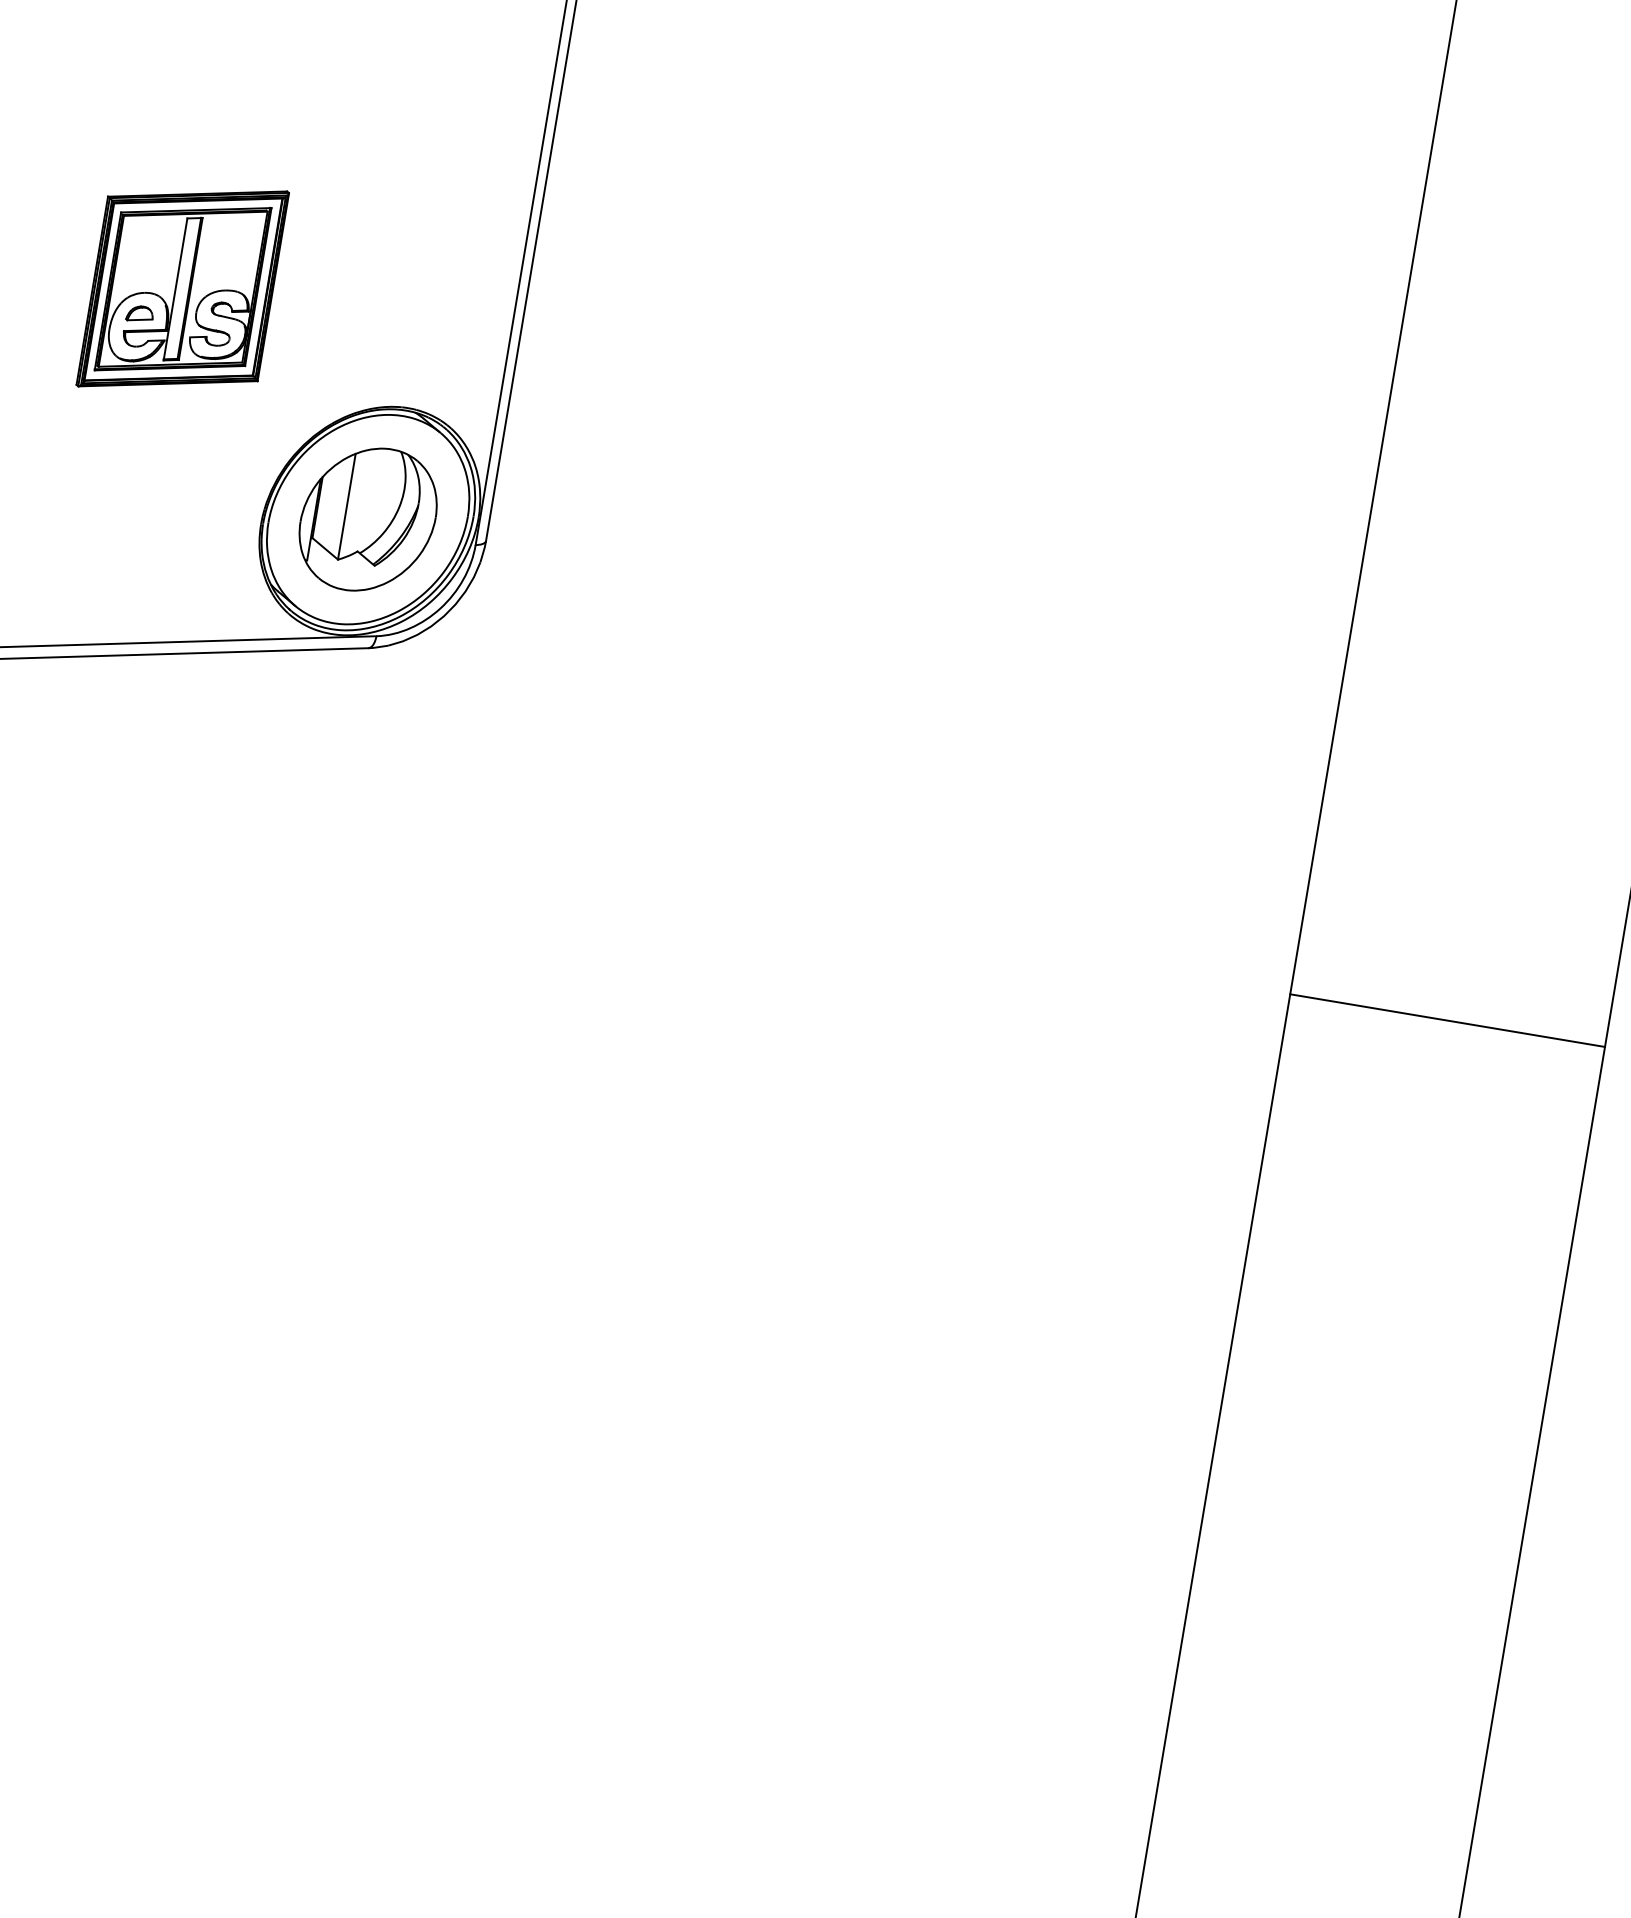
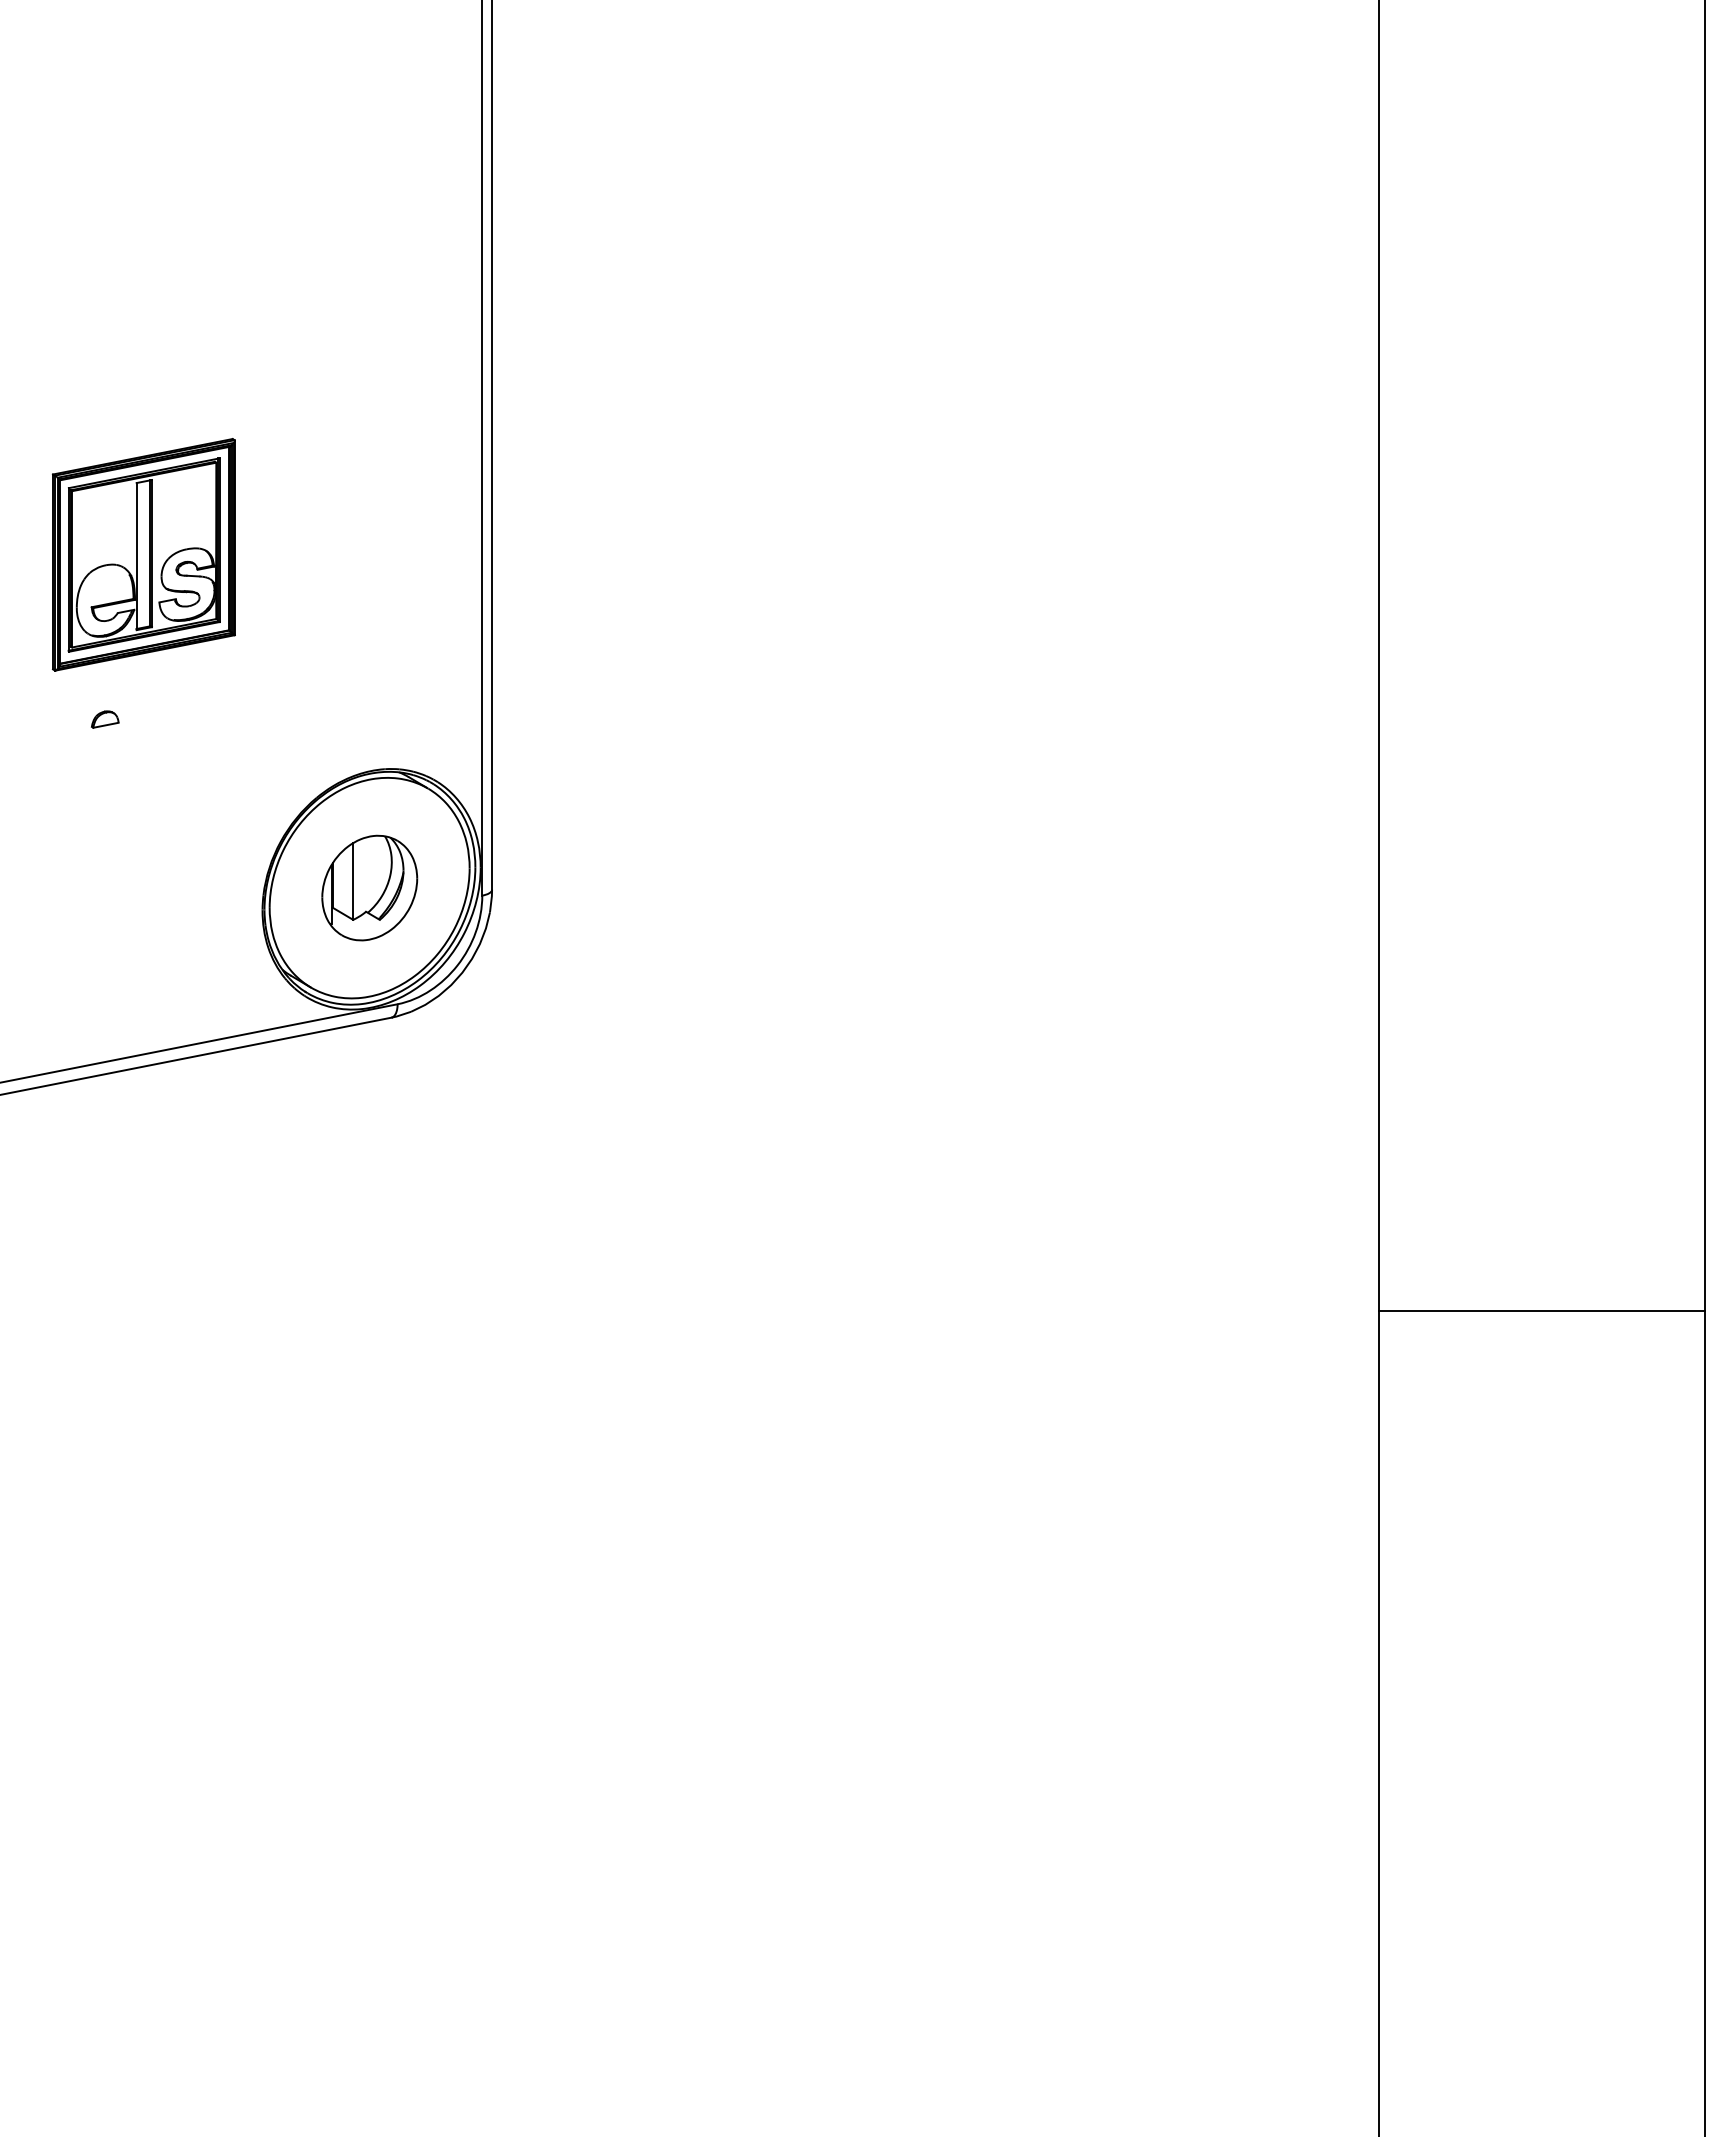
part: (182, 288) -> (143, 554), moved
part: (368, 519) -> (369, 887), size x0.7
line: (1447, 1021) -> (1542, 1311), moved

